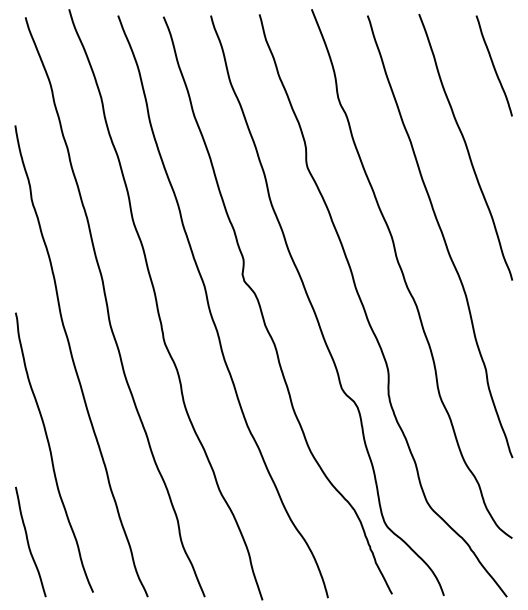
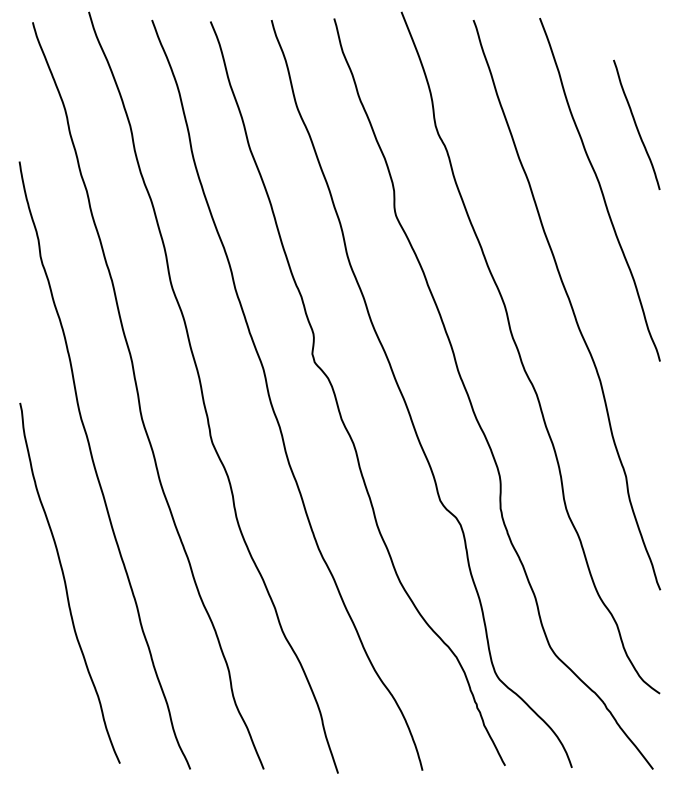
curve: (493, 65) -> (635, 124), moved
curve: (28, 541) -> (36, 697), removed

